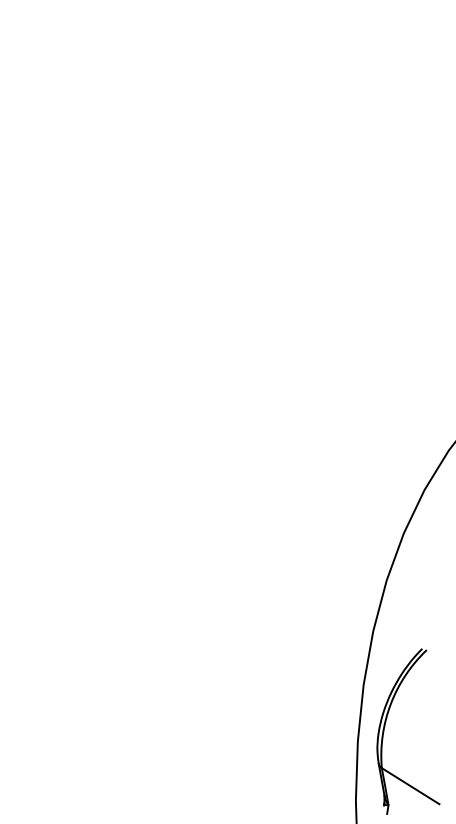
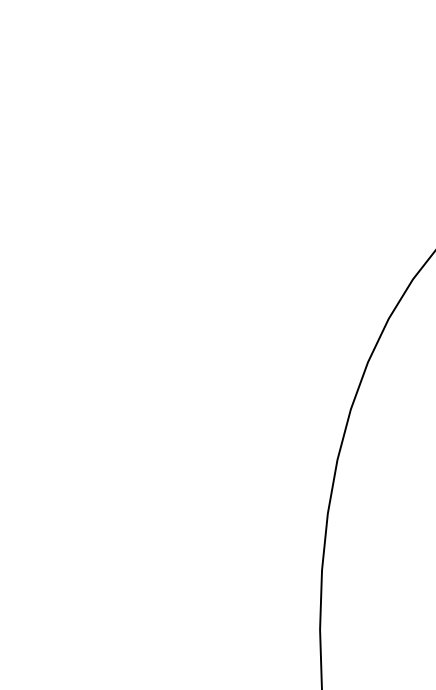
part: (385, 727) -> (349, 556), removed

